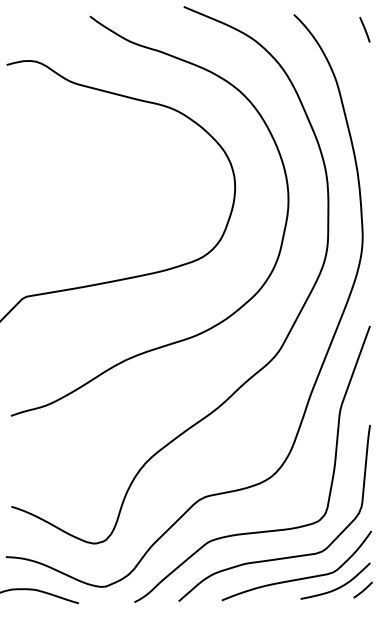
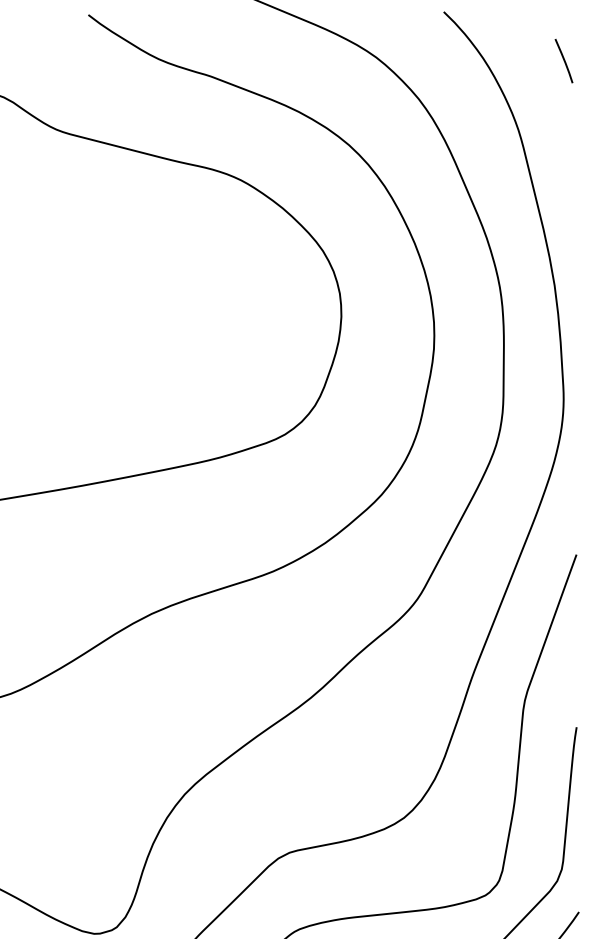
line: (364, 29) -> (563, 60), moved

